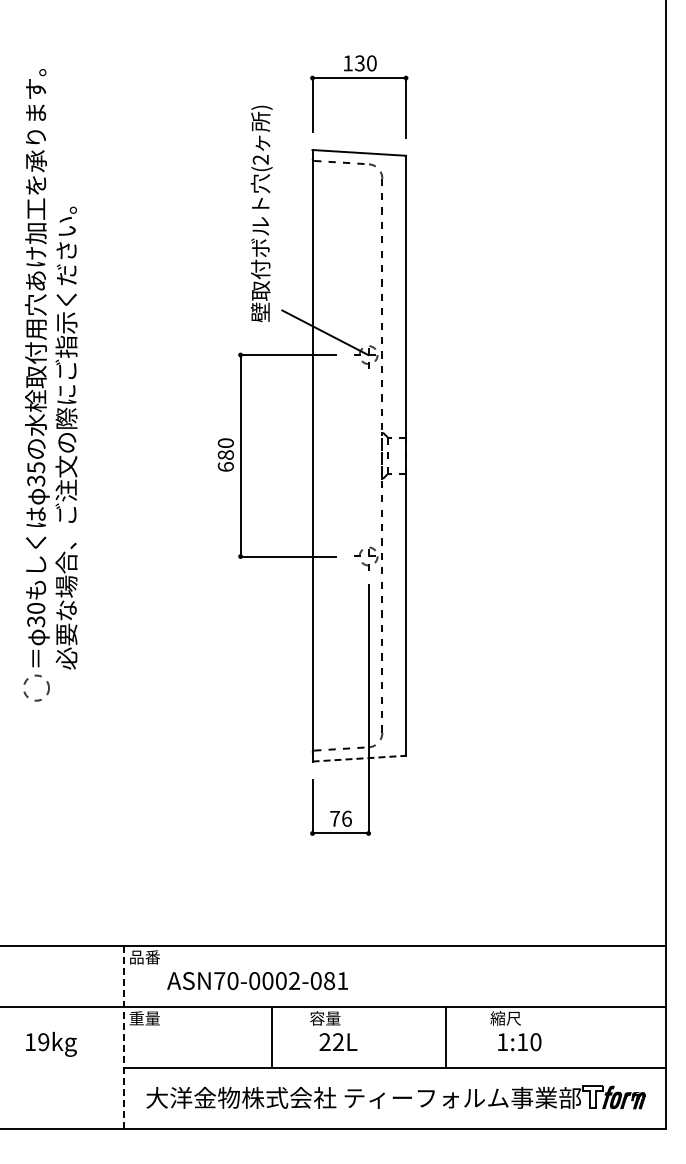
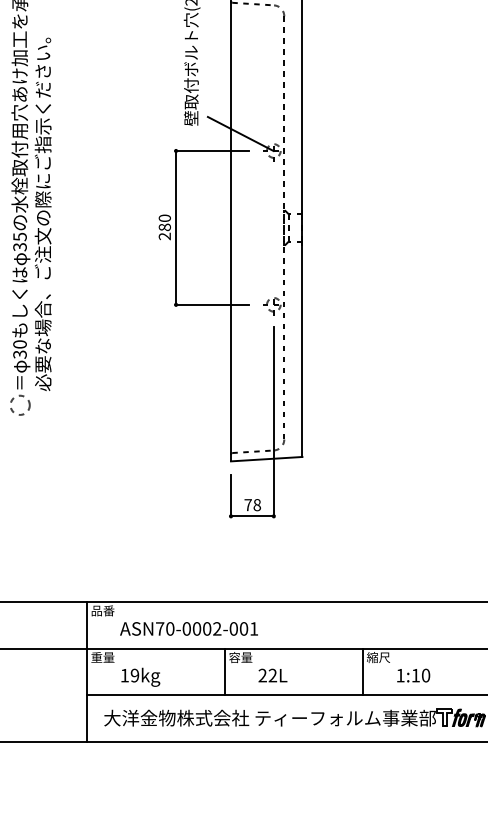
text: (225, 466) -> (164, 236), 680 -> 280
line: (359, 758) -> (266, 459), dashed -> solid
text: (346, 818) -> (256, 504), 76 -> 78
text: (329, 980) -> (243, 628), ASN70-0002-081 -> ASN70-0002-001
line: (272, 1036) -> (224, 671), moved
line: (445, 1036) -> (362, 671), moved
line: (123, 1037) -> (86, 672), dashed -> solid
text: (338, 1041) -> (272, 675), moved
text: (519, 1042) -> (413, 675), moved
text: (51, 1044) -> (140, 677), moved

